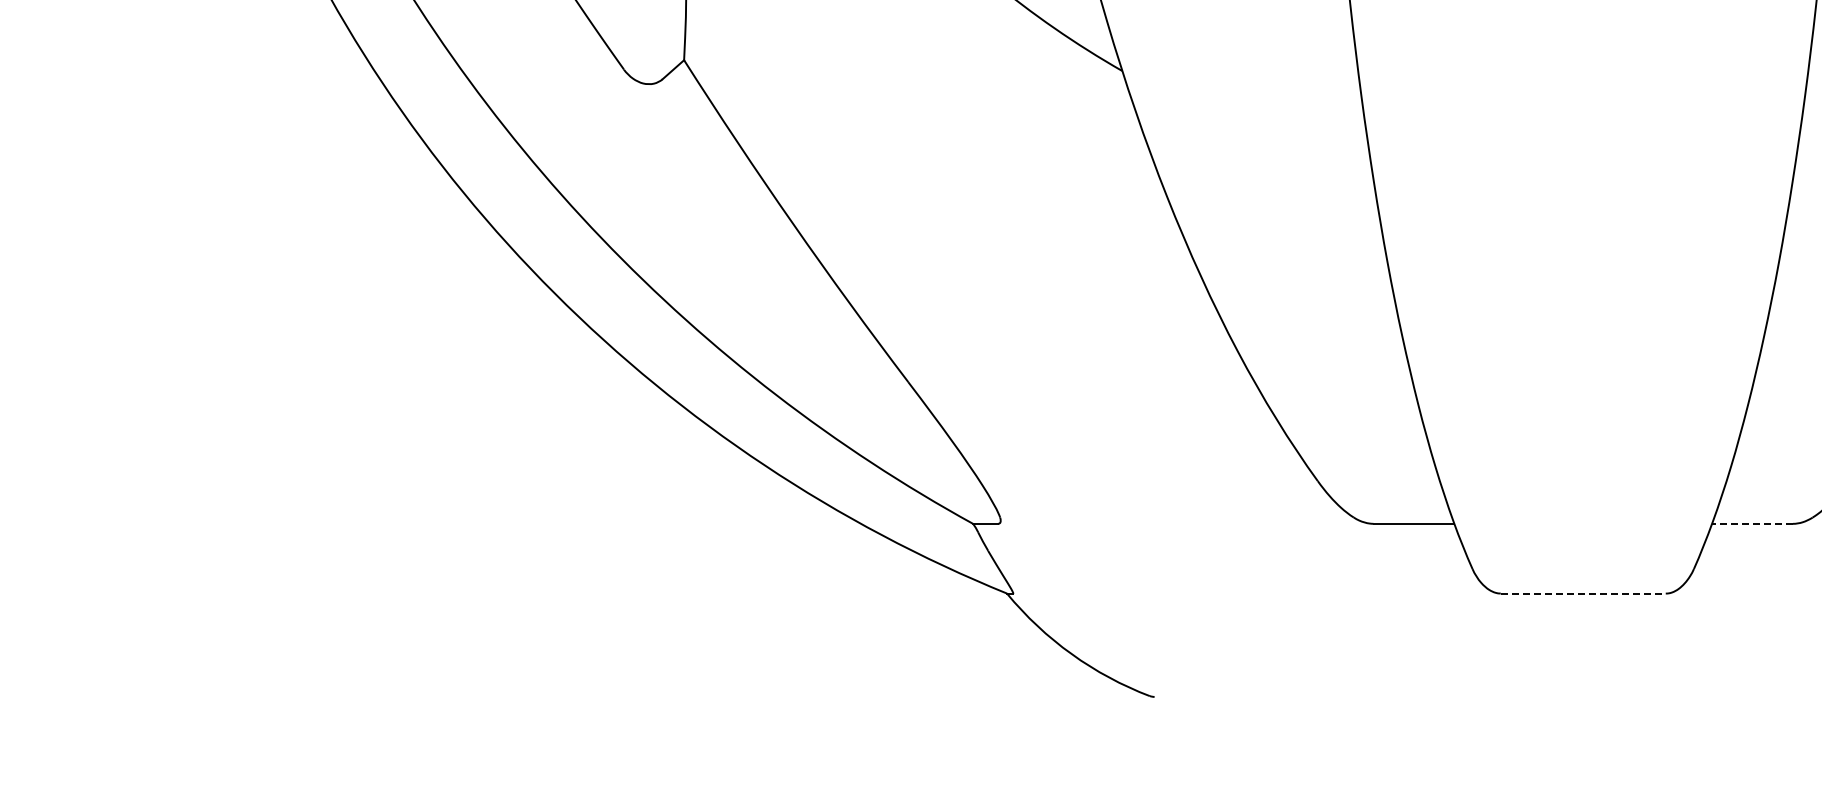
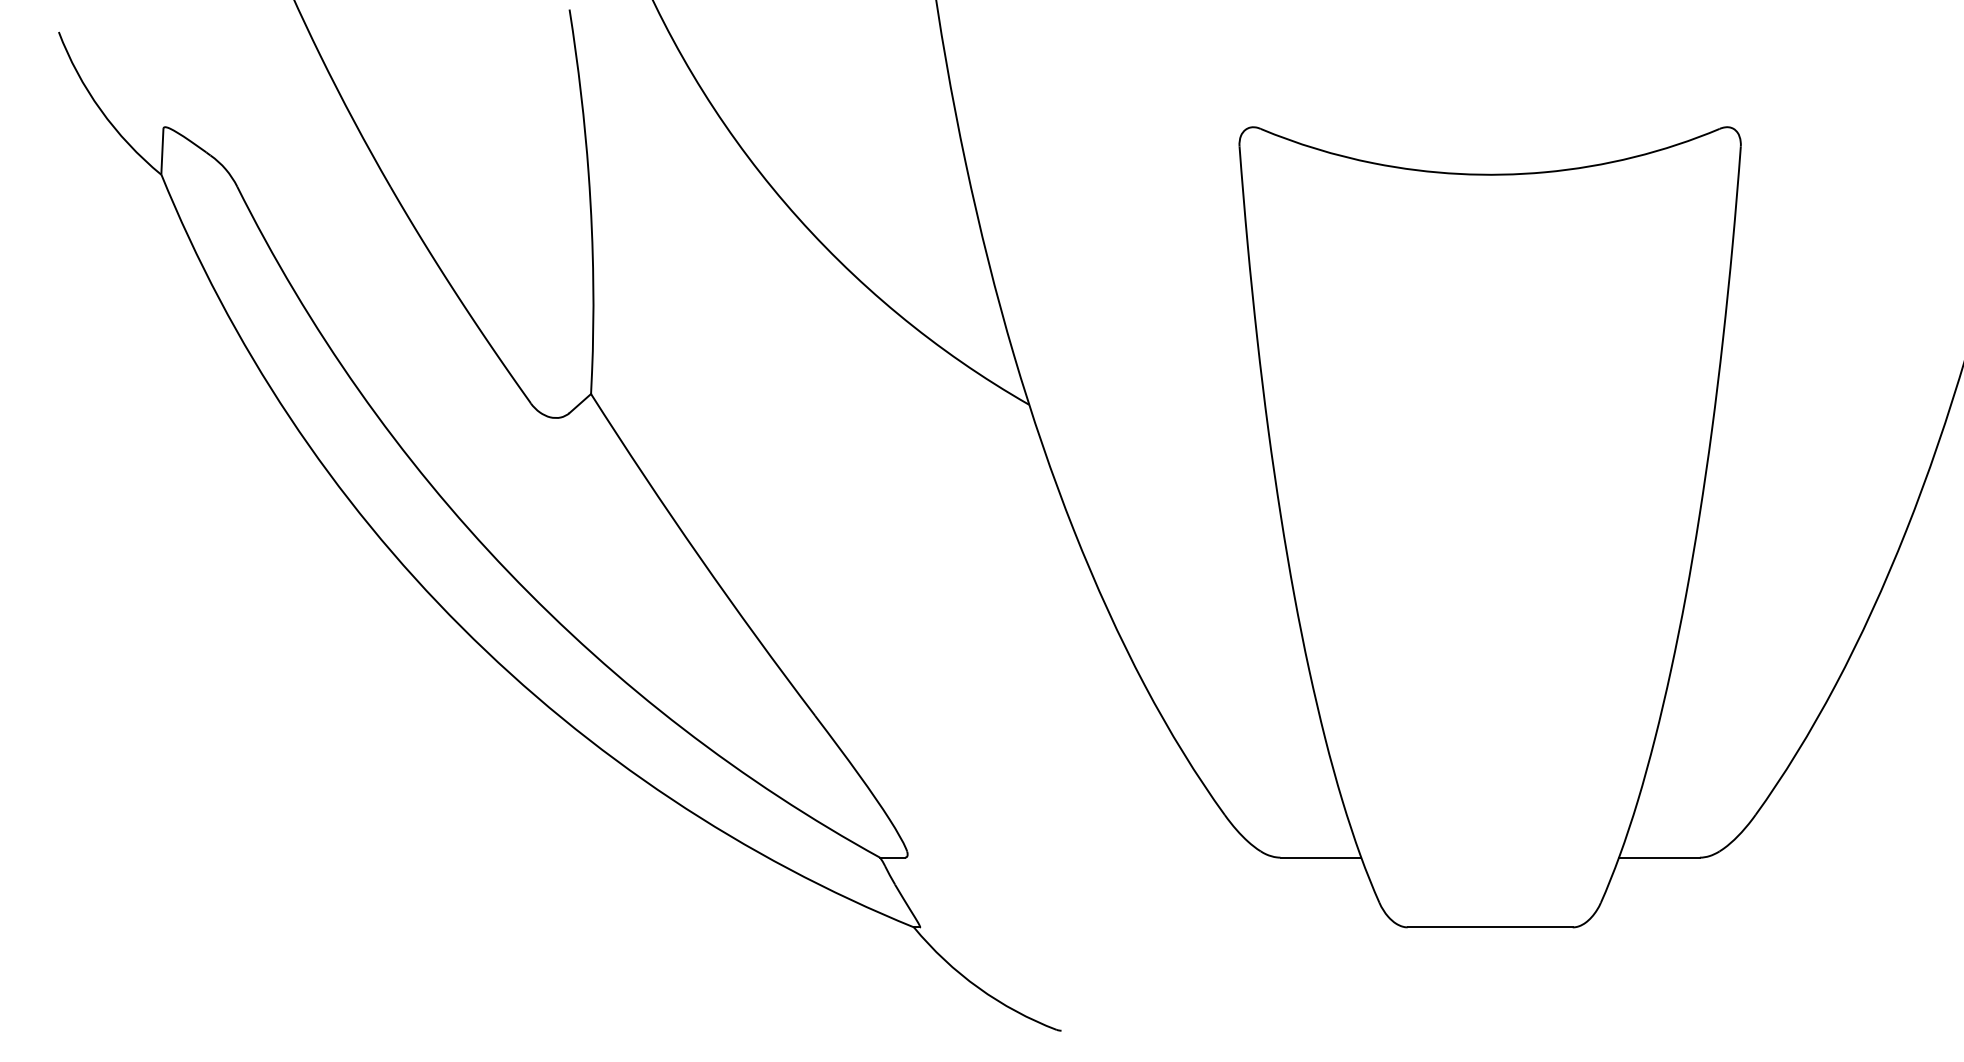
line: (1751, 523) -> (1658, 857), dashed -> solid
line: (1583, 593) -> (1490, 927), dashed -> solid

